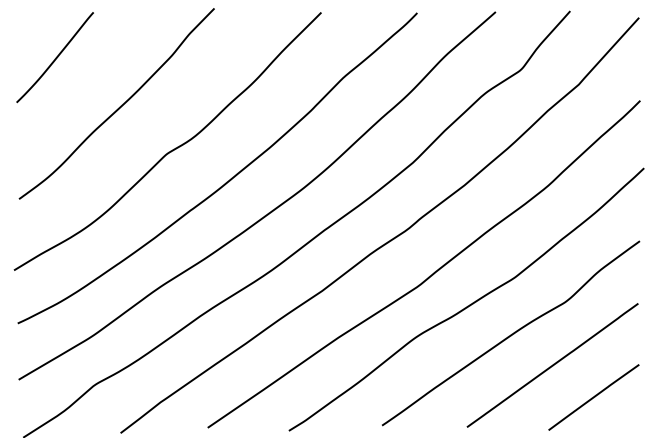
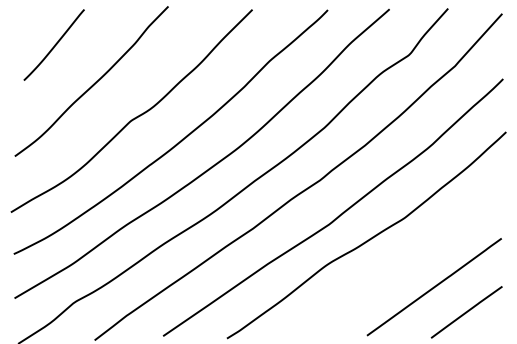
curve: (55, 56) -> (54, 44), moved
curve: (512, 332) -> (402, 261), removed

